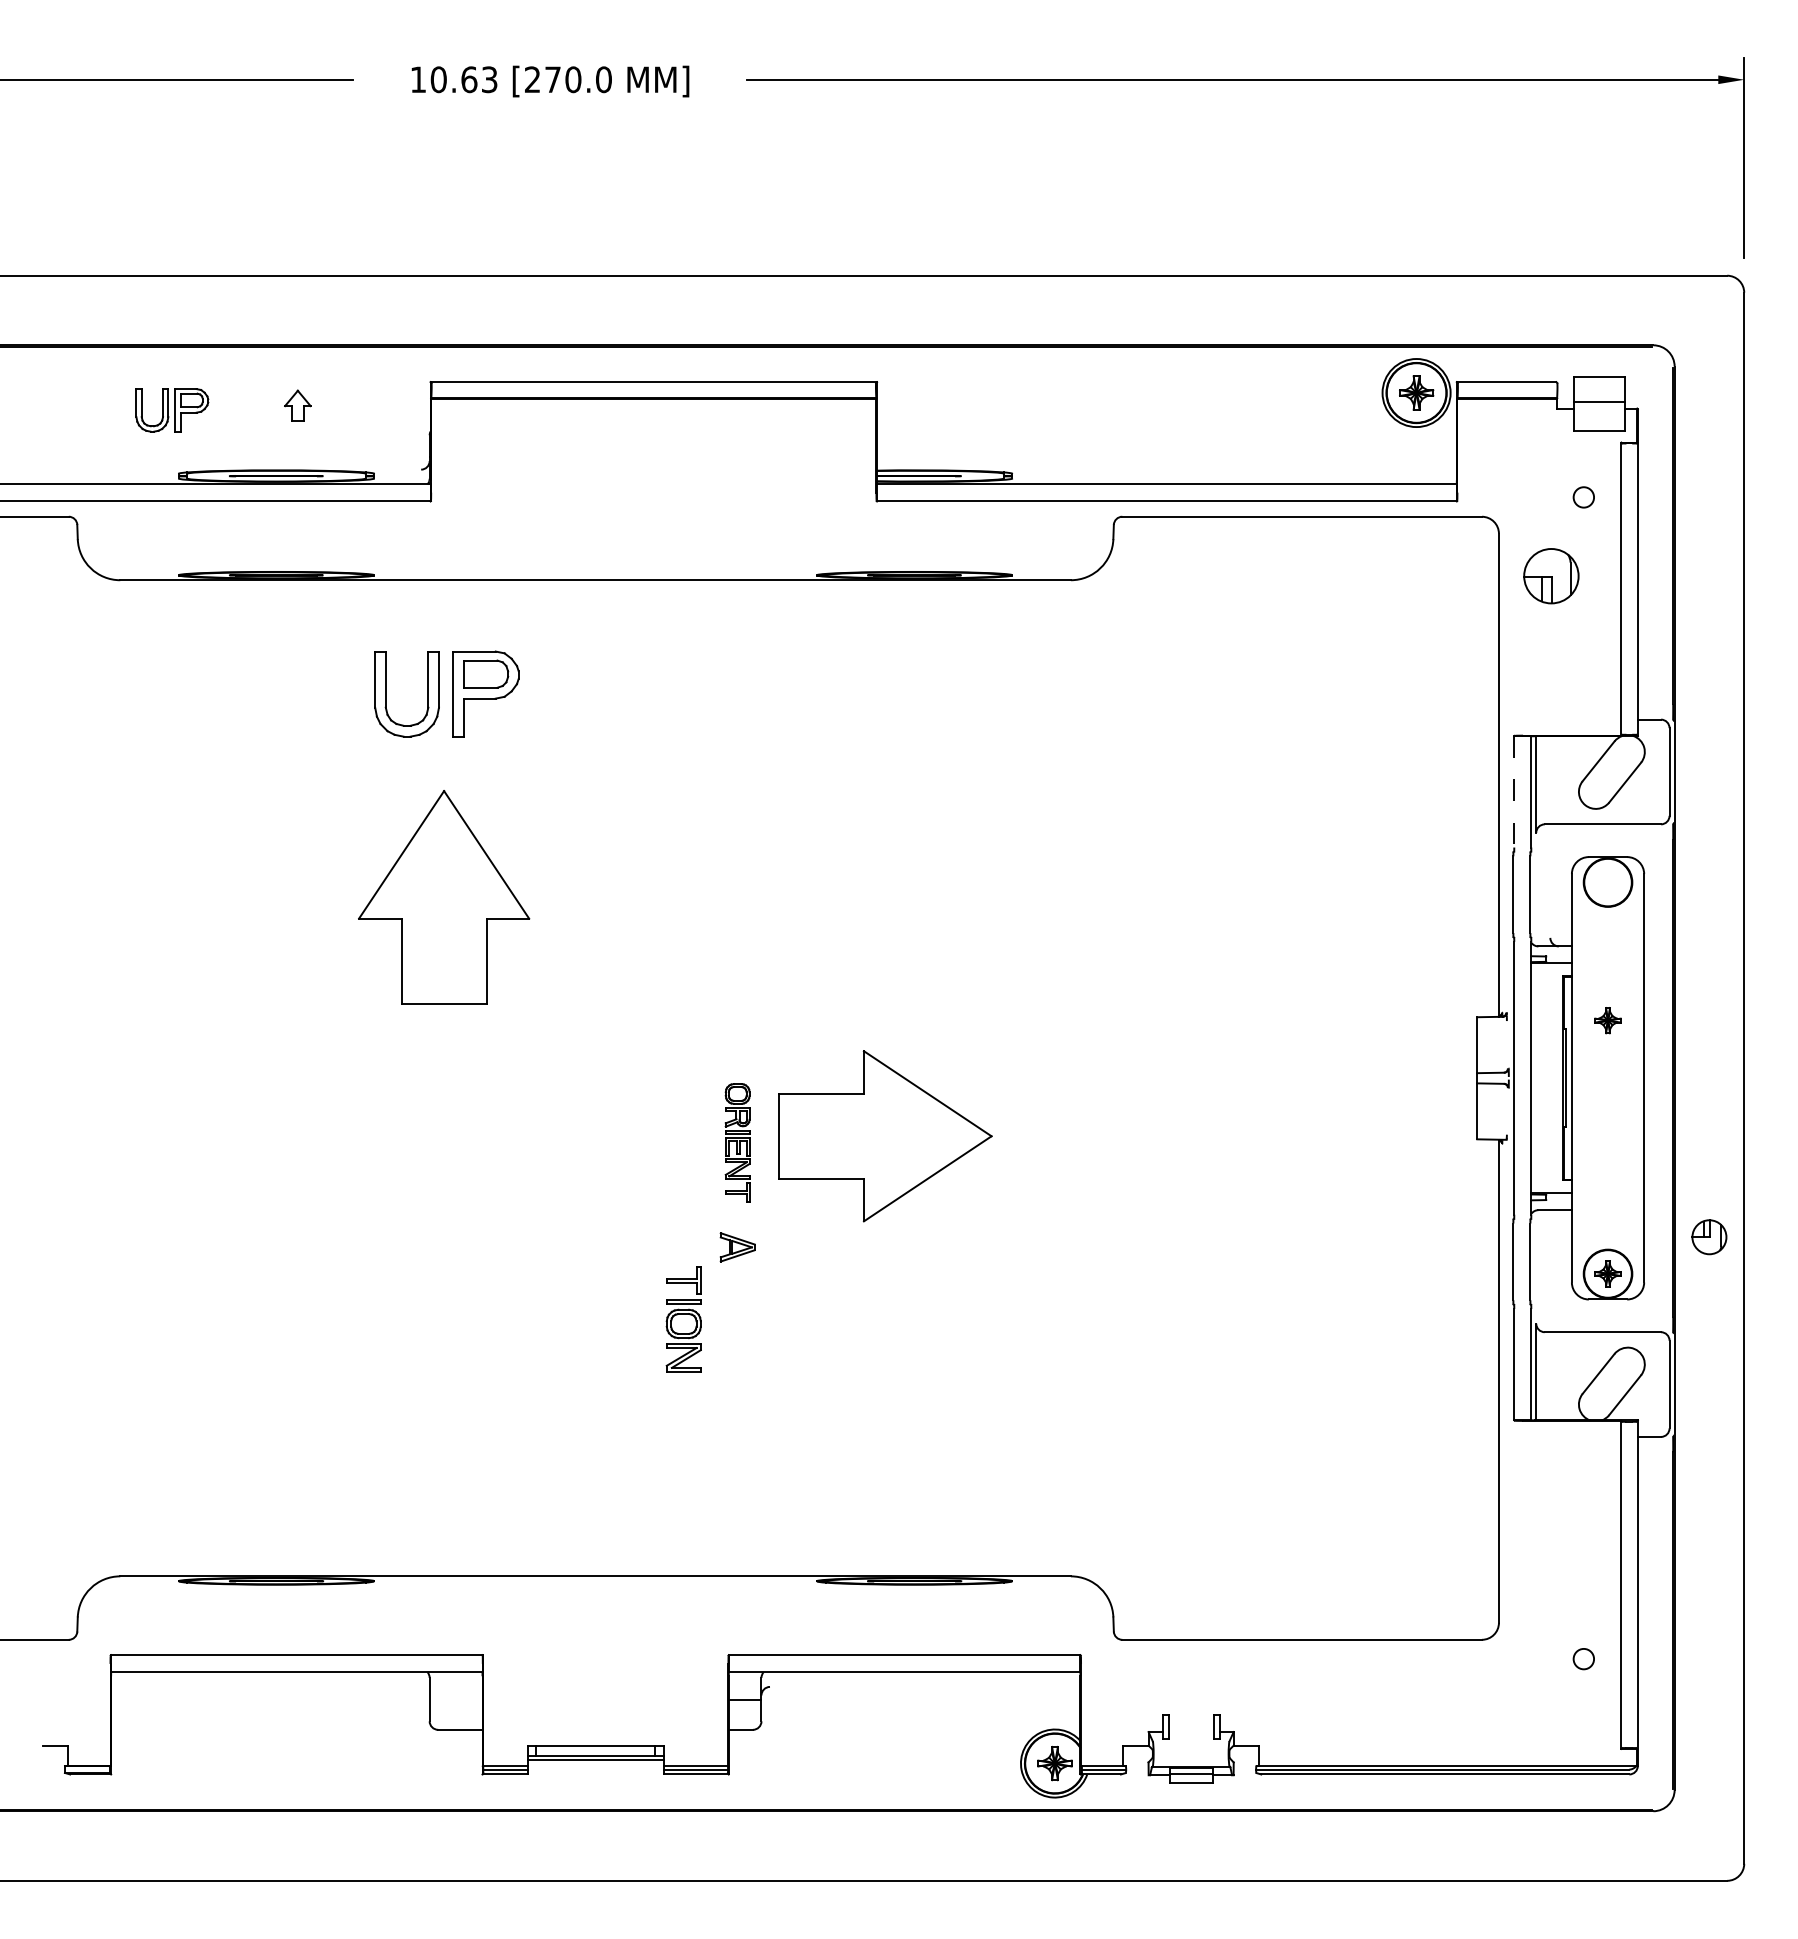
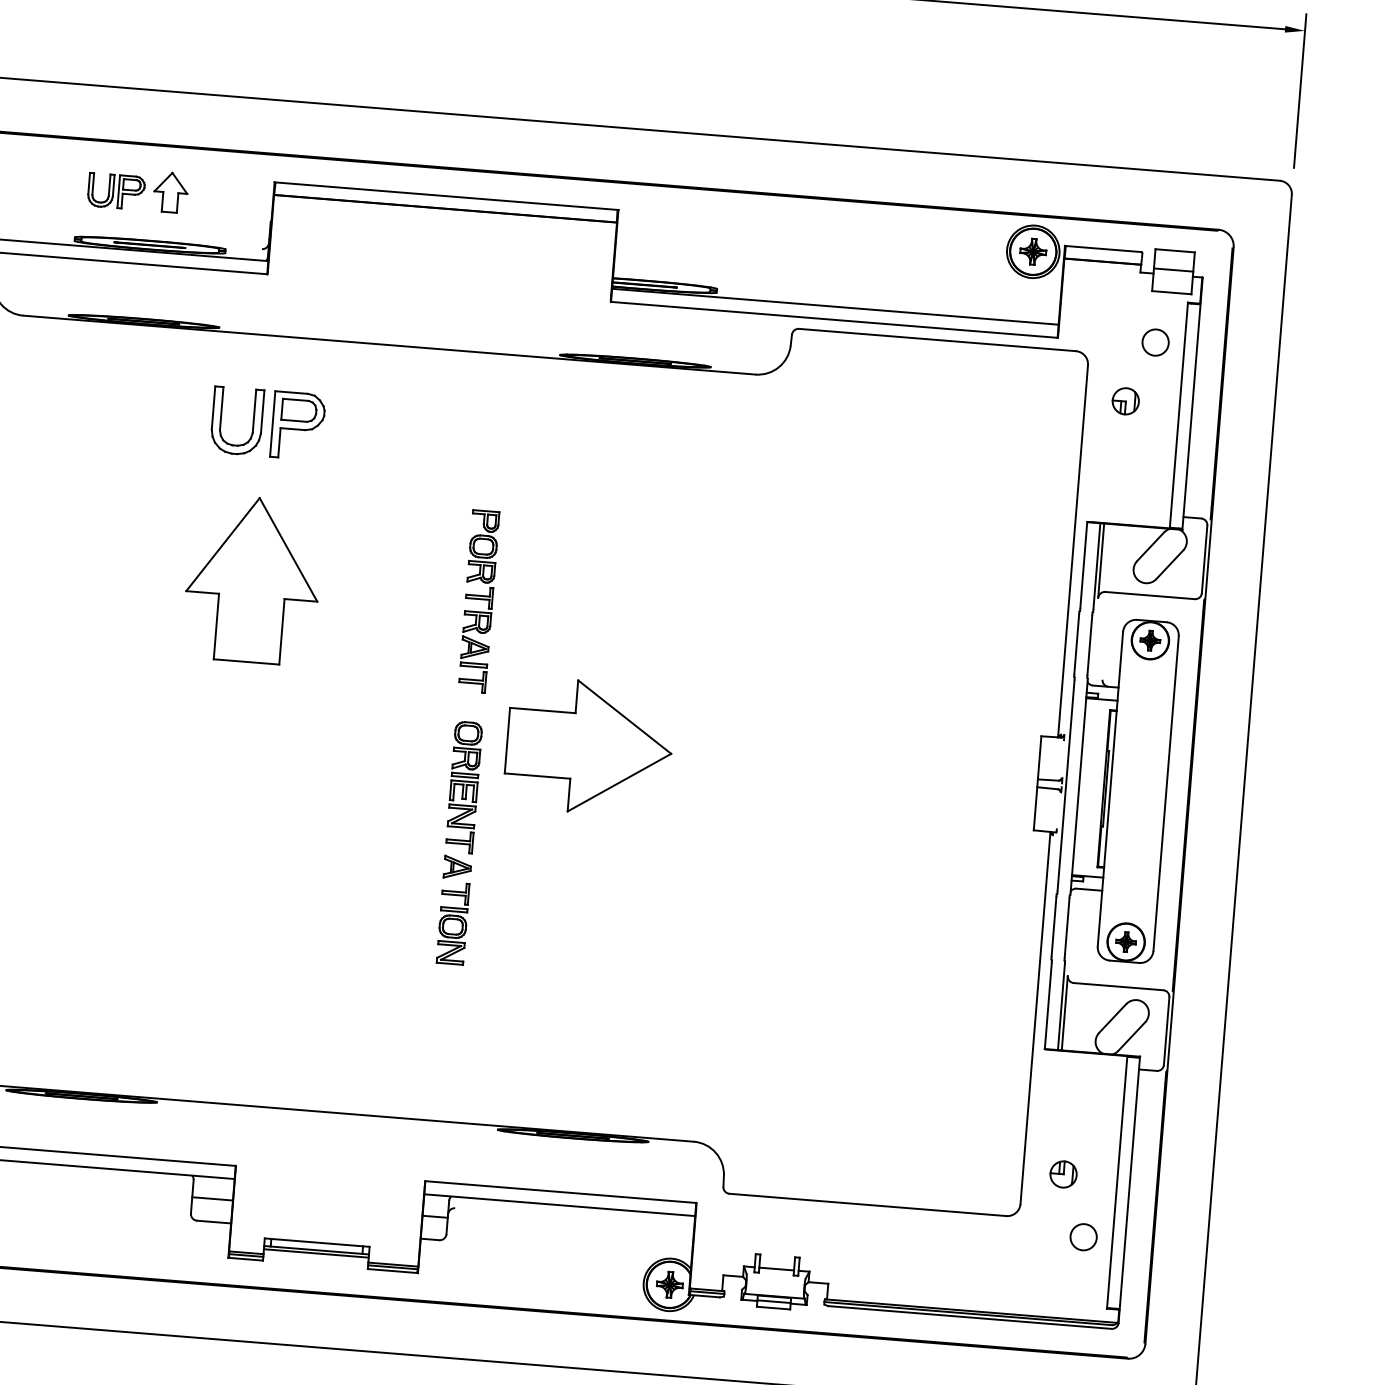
part: (297, 405) -> (170, 192), size x1.67
part: (172, 410) -> (116, 191), moved
circle: (1583, 497) -> (1155, 342), size x1.67
part: (1551, 576) -> (1125, 401), size x0.62
line: (1514, 791) -> (1084, 564), dashed -> solid
part: (737, 901) -> (478, 601), added
part: (1607, 1020) -> (1149, 640), moved
part: (885, 1136) -> (589, 747), moved
part: (737, 1142) -> (463, 786), size x1.43
part: (1709, 1237) -> (1063, 1174), moved
part: (683, 1319) -> (452, 923), moved
circle: (1583, 1659) -> (1083, 1237), size x1.67
line: (455, 1700) -> (212, 1199), added
line: (1190, 1732) -> (776, 1269), added

